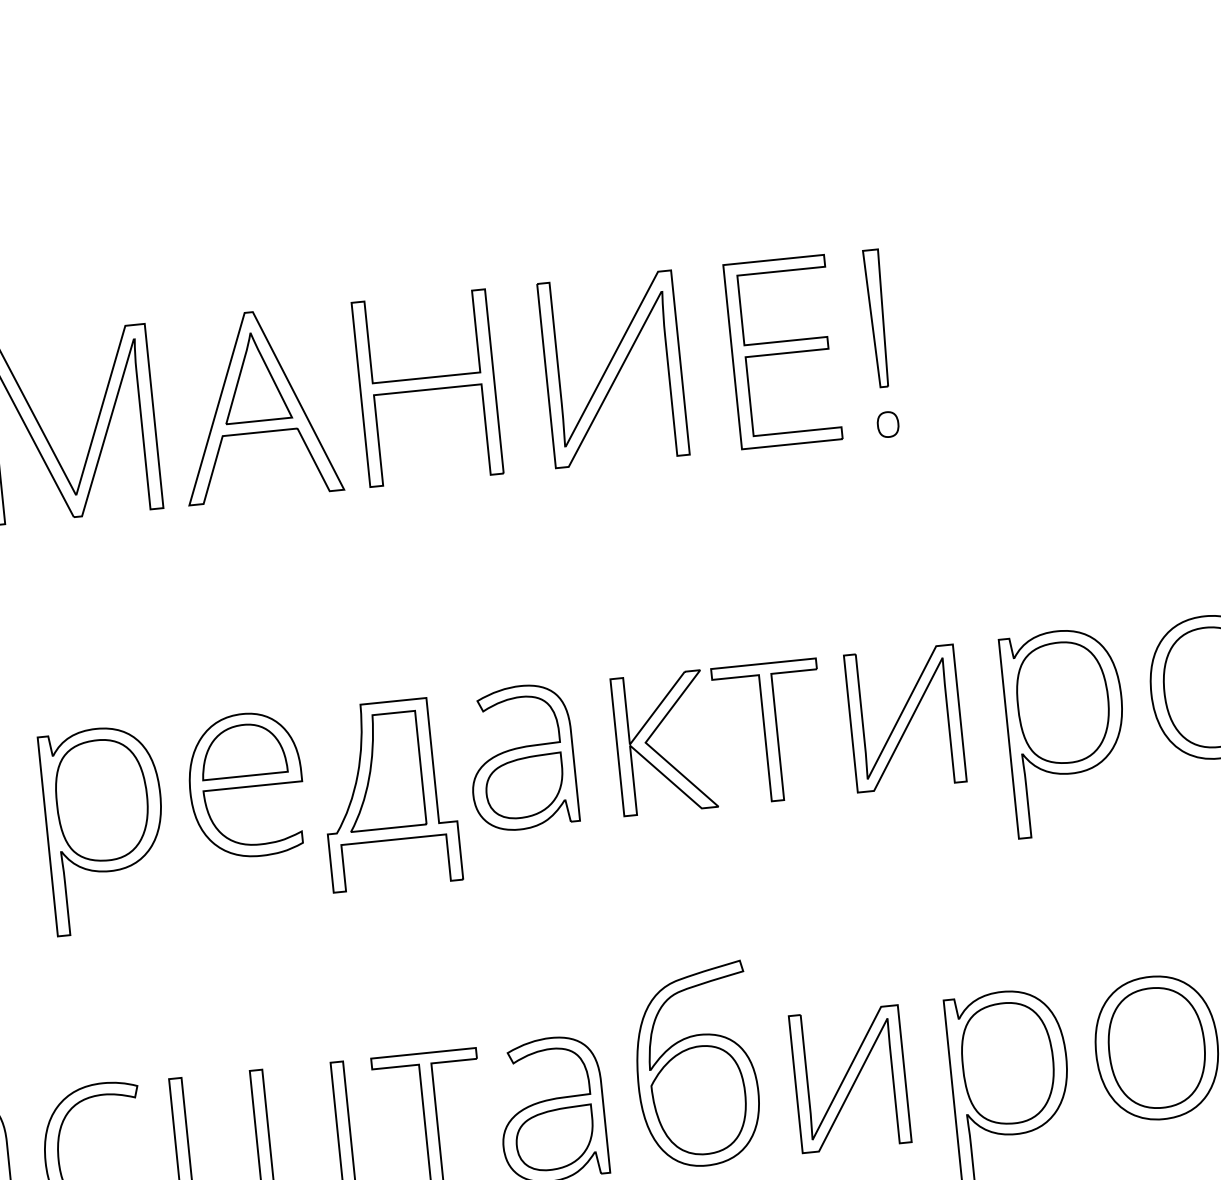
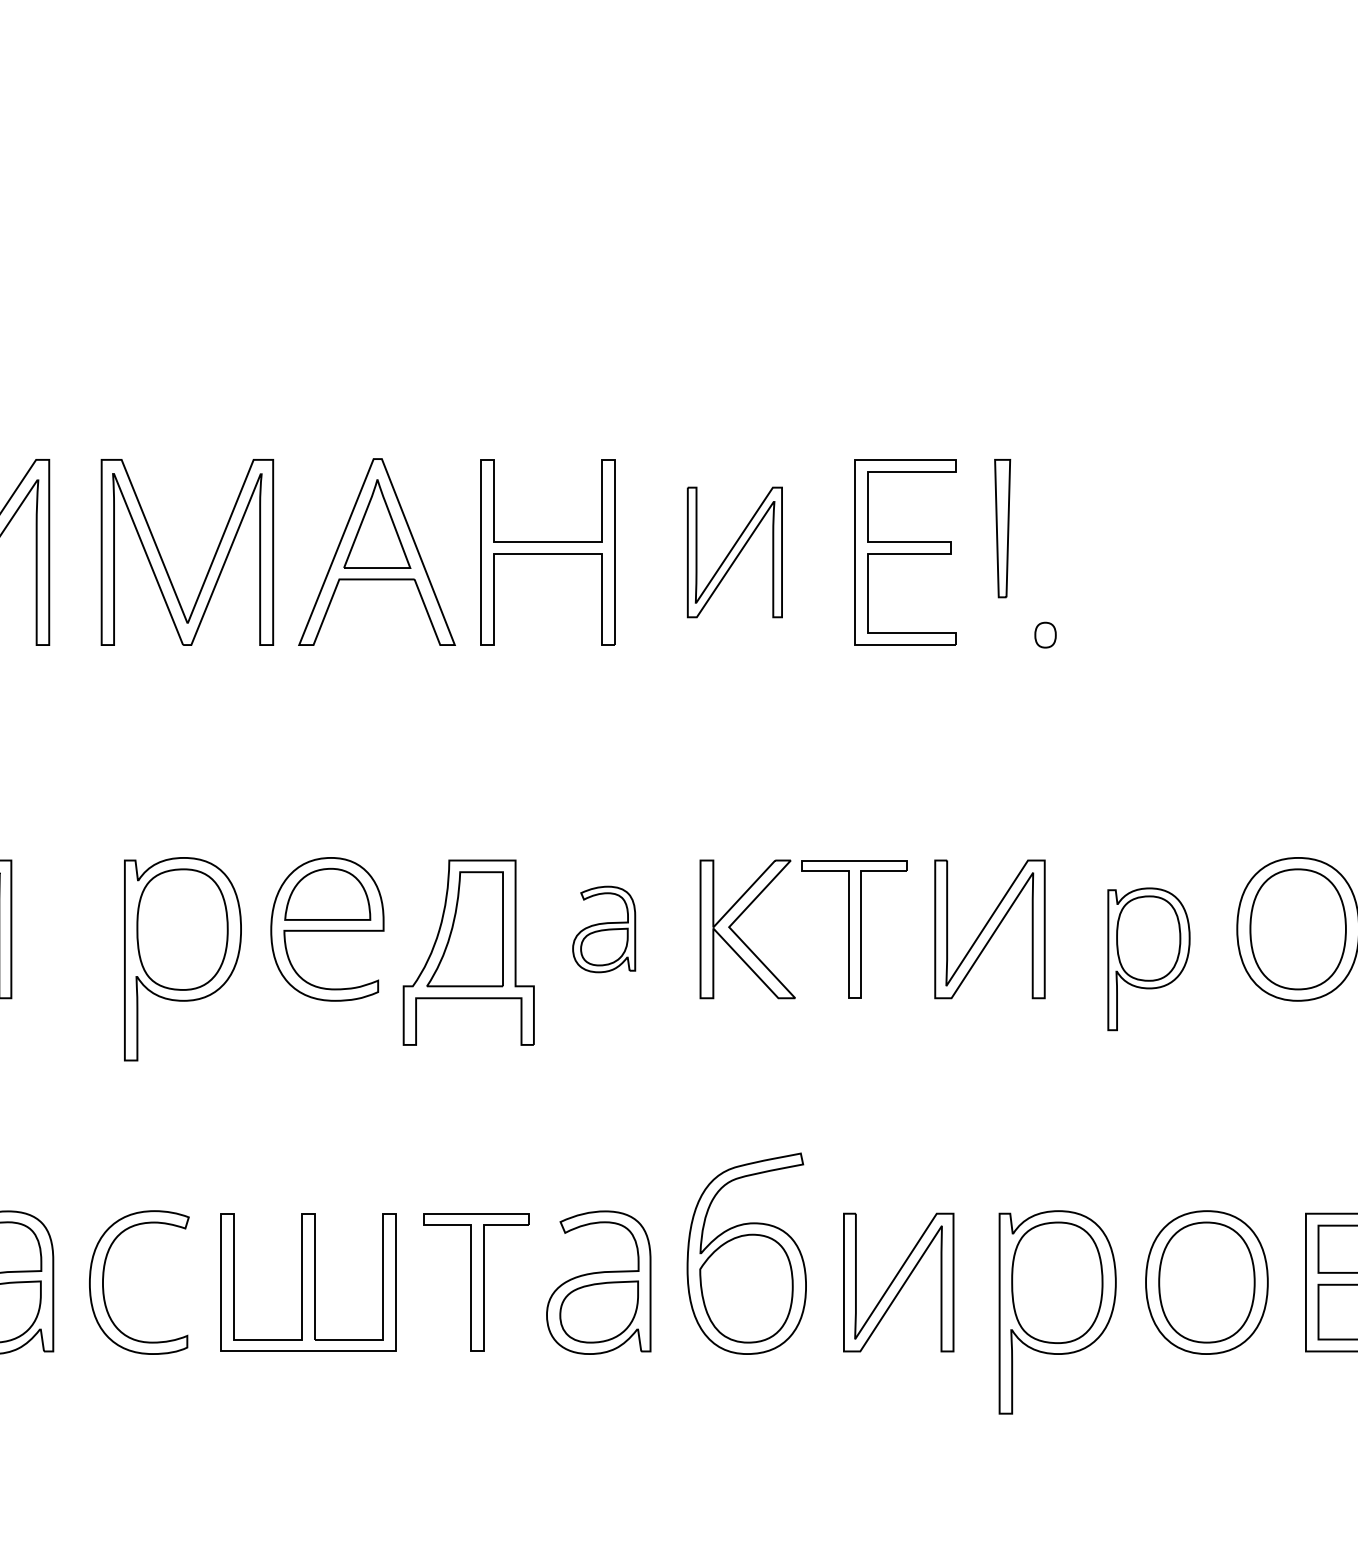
part: (613, 369) -> (734, 552), size x0.7
part: (887, 423) -> (1045, 634), moved
part: (1066, 732) -> (1148, 959), size x0.7
part: (520, 757) -> (603, 929), size x0.6

